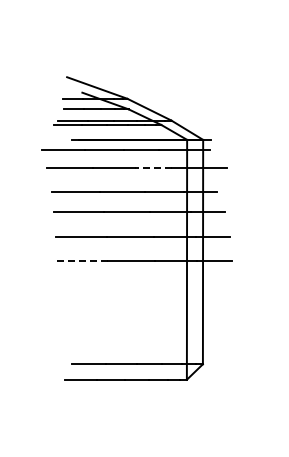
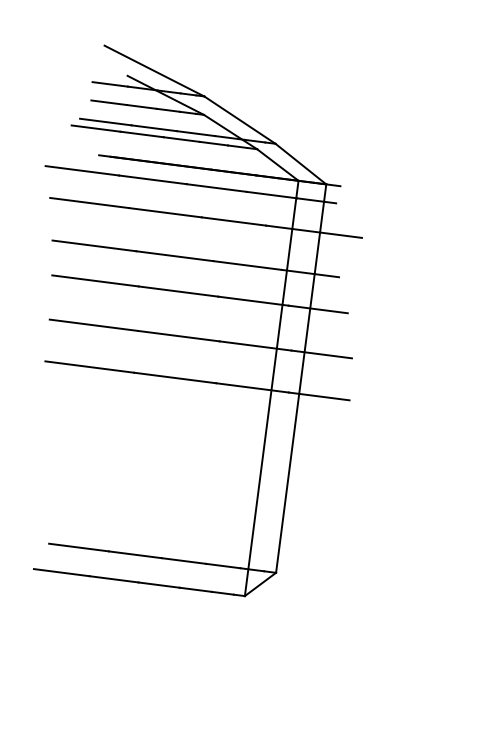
line: (153, 167) -> (234, 221), dashed -> solid
line: (82, 260) -> (90, 366), dashed -> solid

